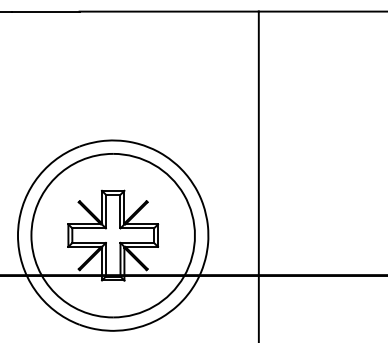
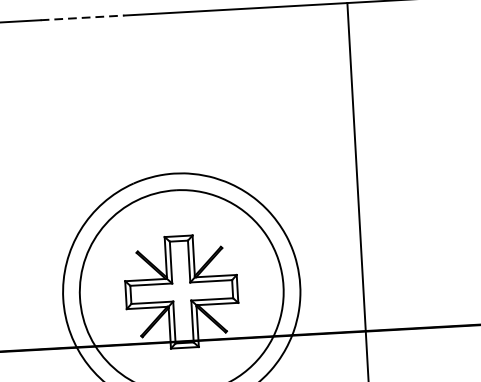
line: (45, 11) -> (81, 17), solid -> dashed

